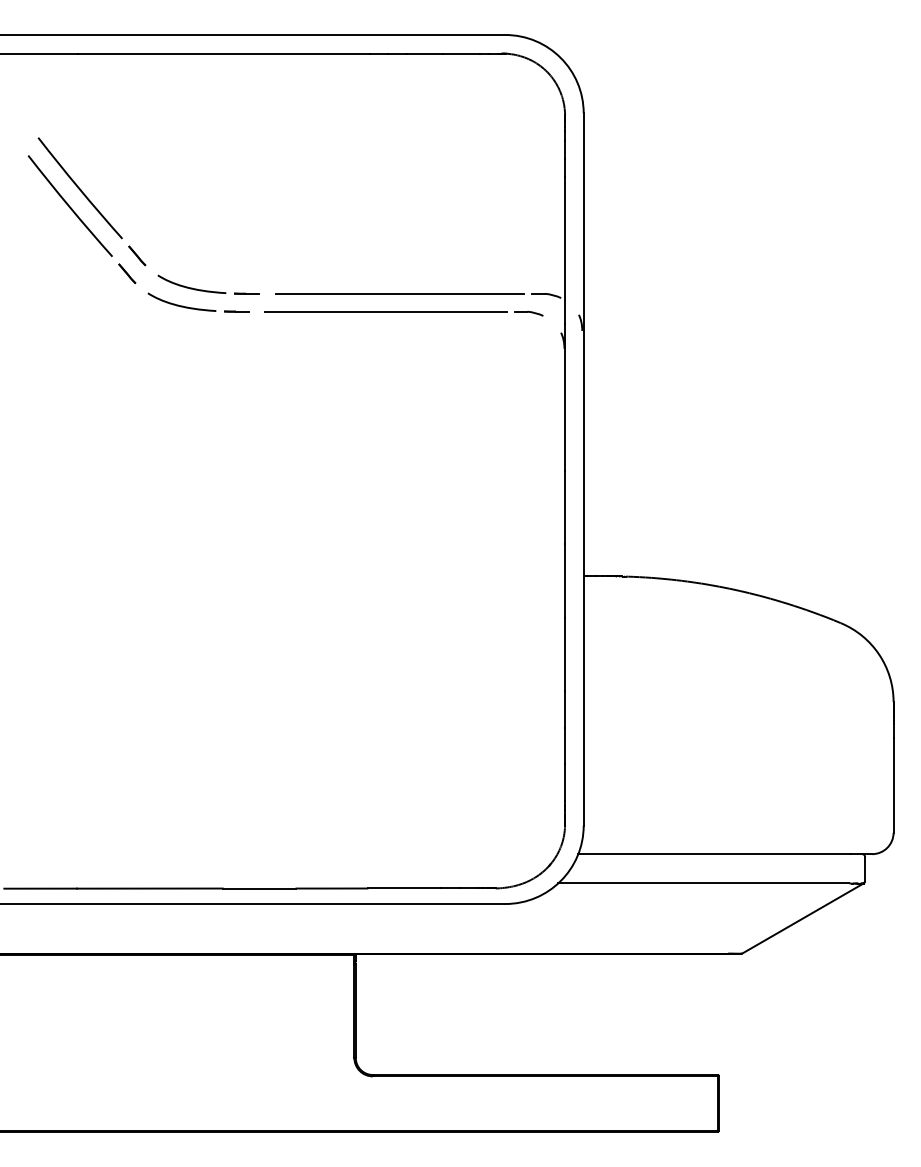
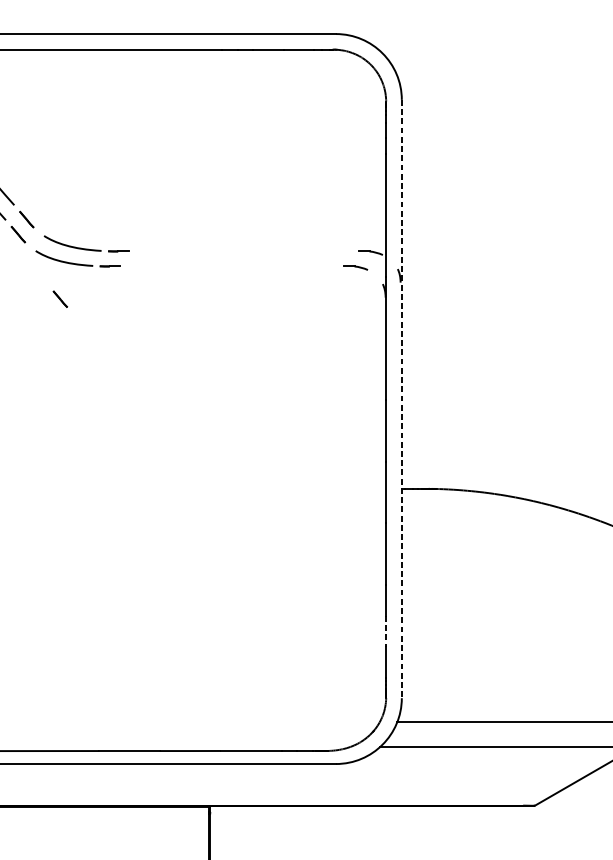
line: (399, 293) -> (247, 251), removed
line: (385, 311) -> (235, 266), removed
line: (177, 350) -> (60, 299), added
line: (583, 470) -> (401, 399), solid -> dashed
line: (565, 746) -> (386, 631), solid -> dashed

